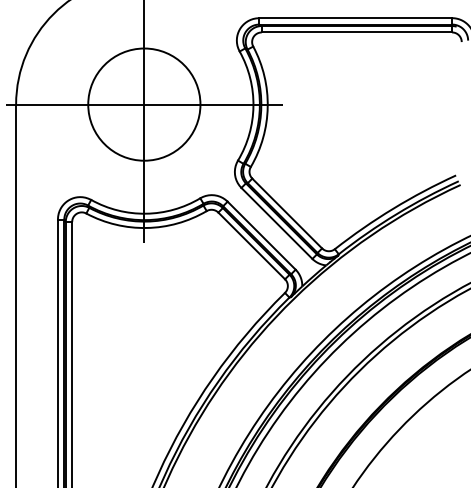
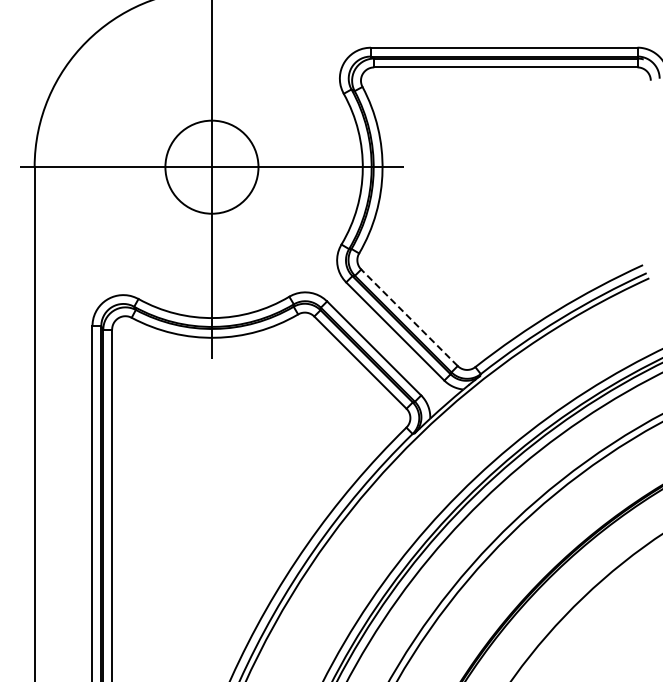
circle: (144, 104) -> (211, 166), size x0.6
line: (287, 213) -> (409, 317), solid -> dashed

